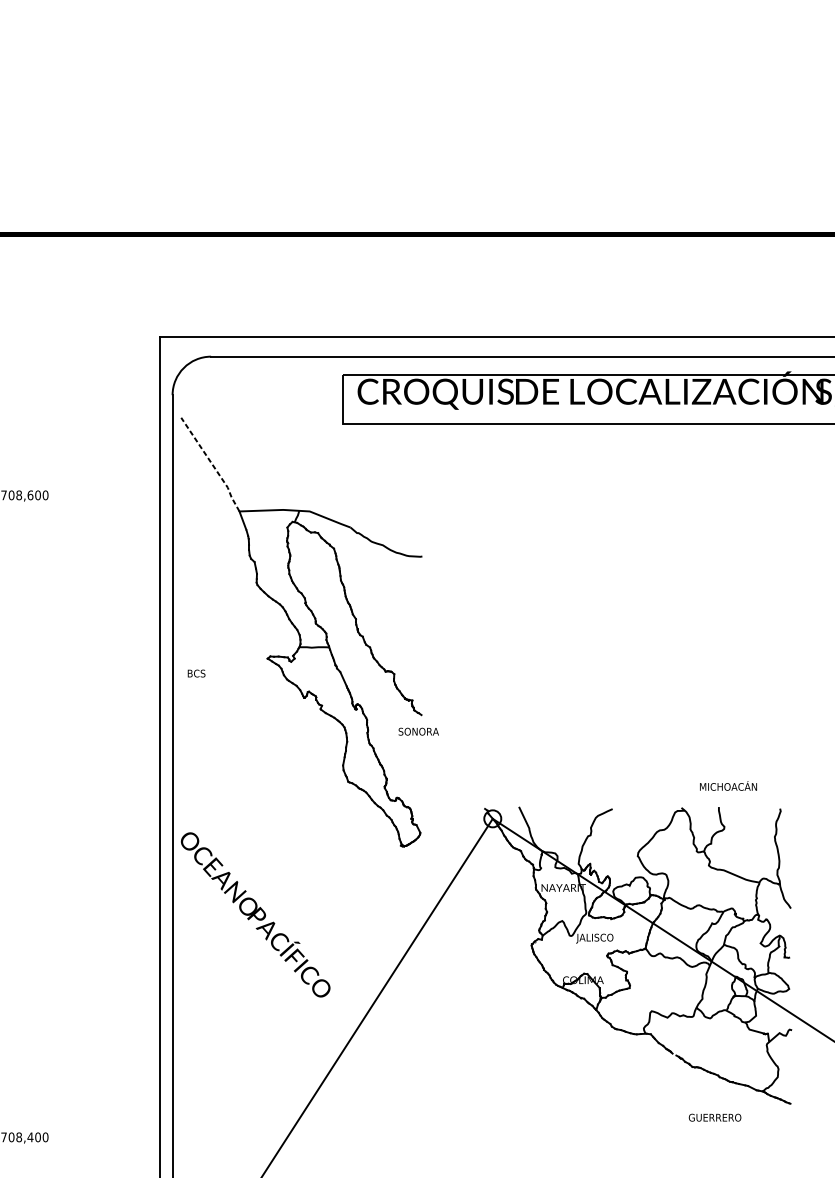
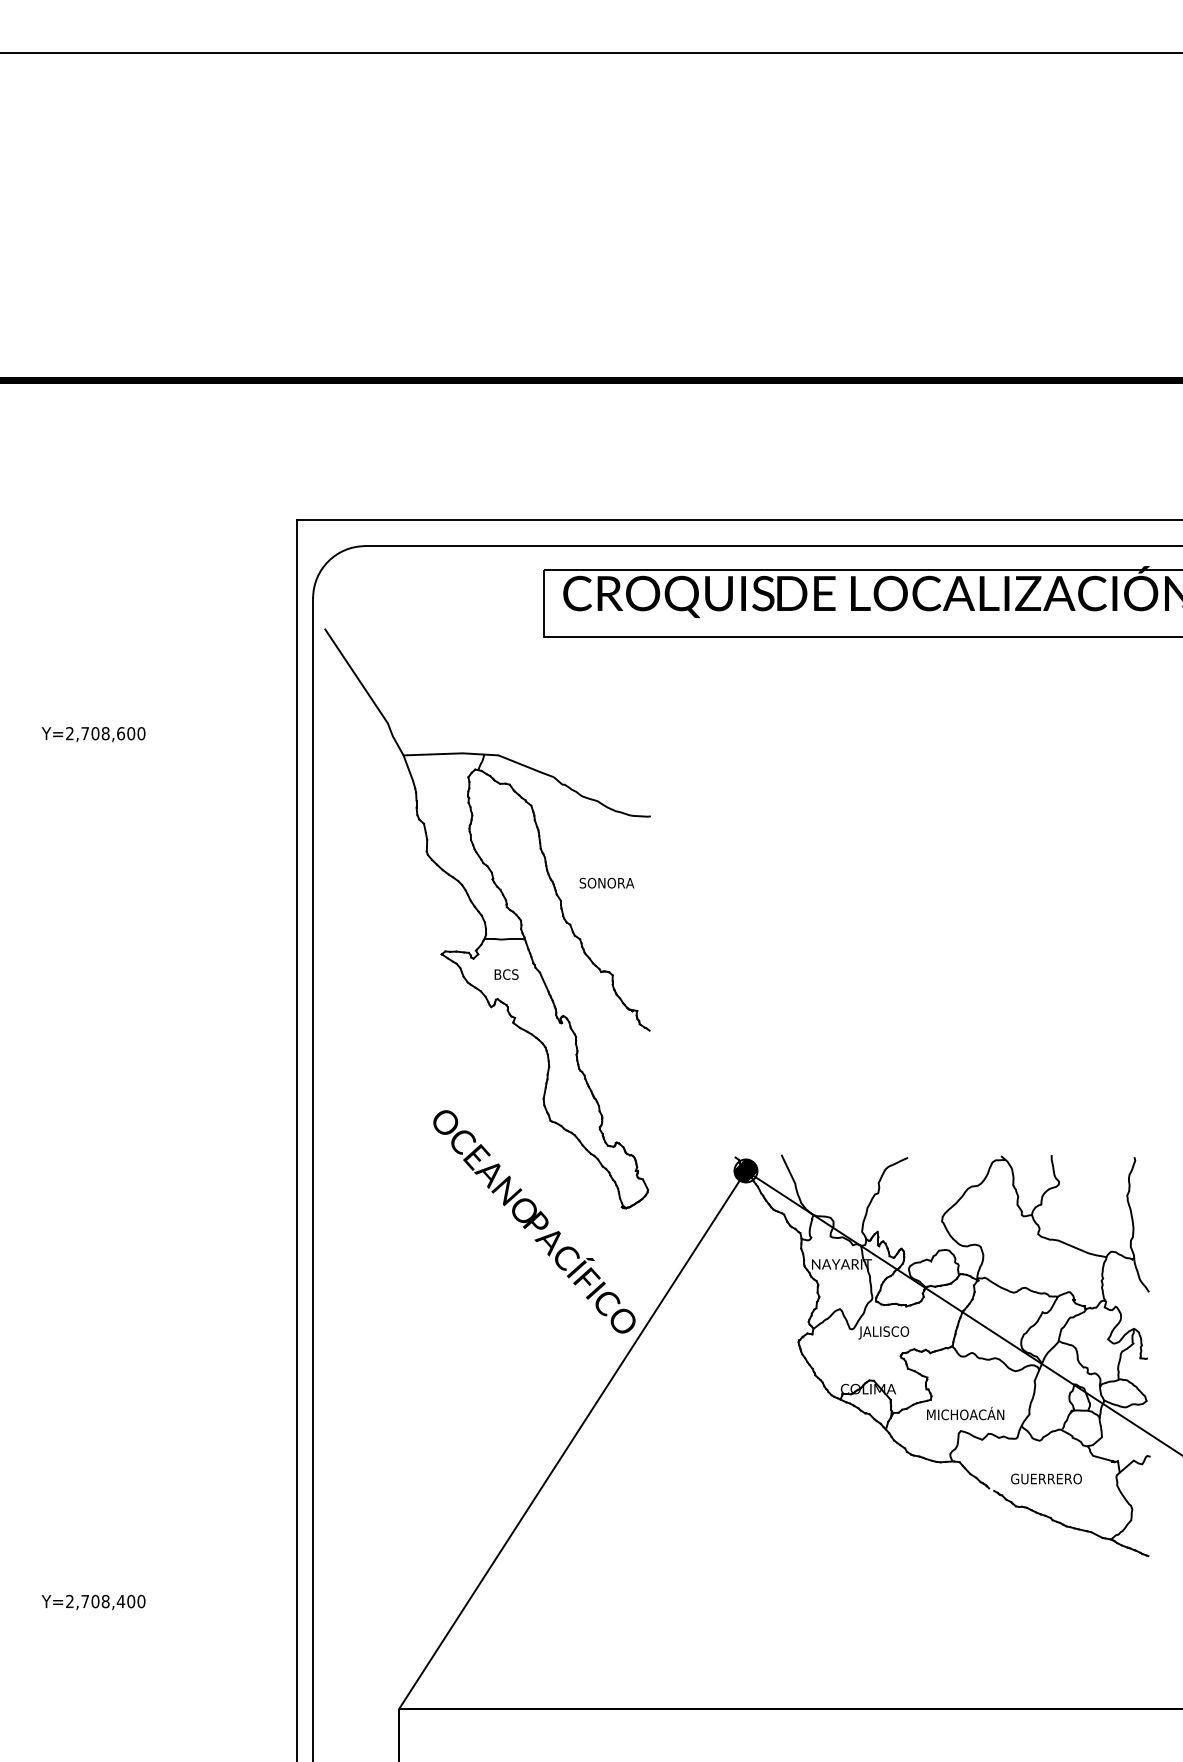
line: (212, 464) -> (366, 691), dashed -> solid
text: (196, 673) -> (506, 974), moved
text: (418, 731) -> (606, 882), moved
text: (728, 785) -> (965, 1413), moved
hatch: (492, 818) -> (745, 1170), added
text: (255, 914) -> (534, 1221), moved
text: (715, 1117) -> (1046, 1478), moved

